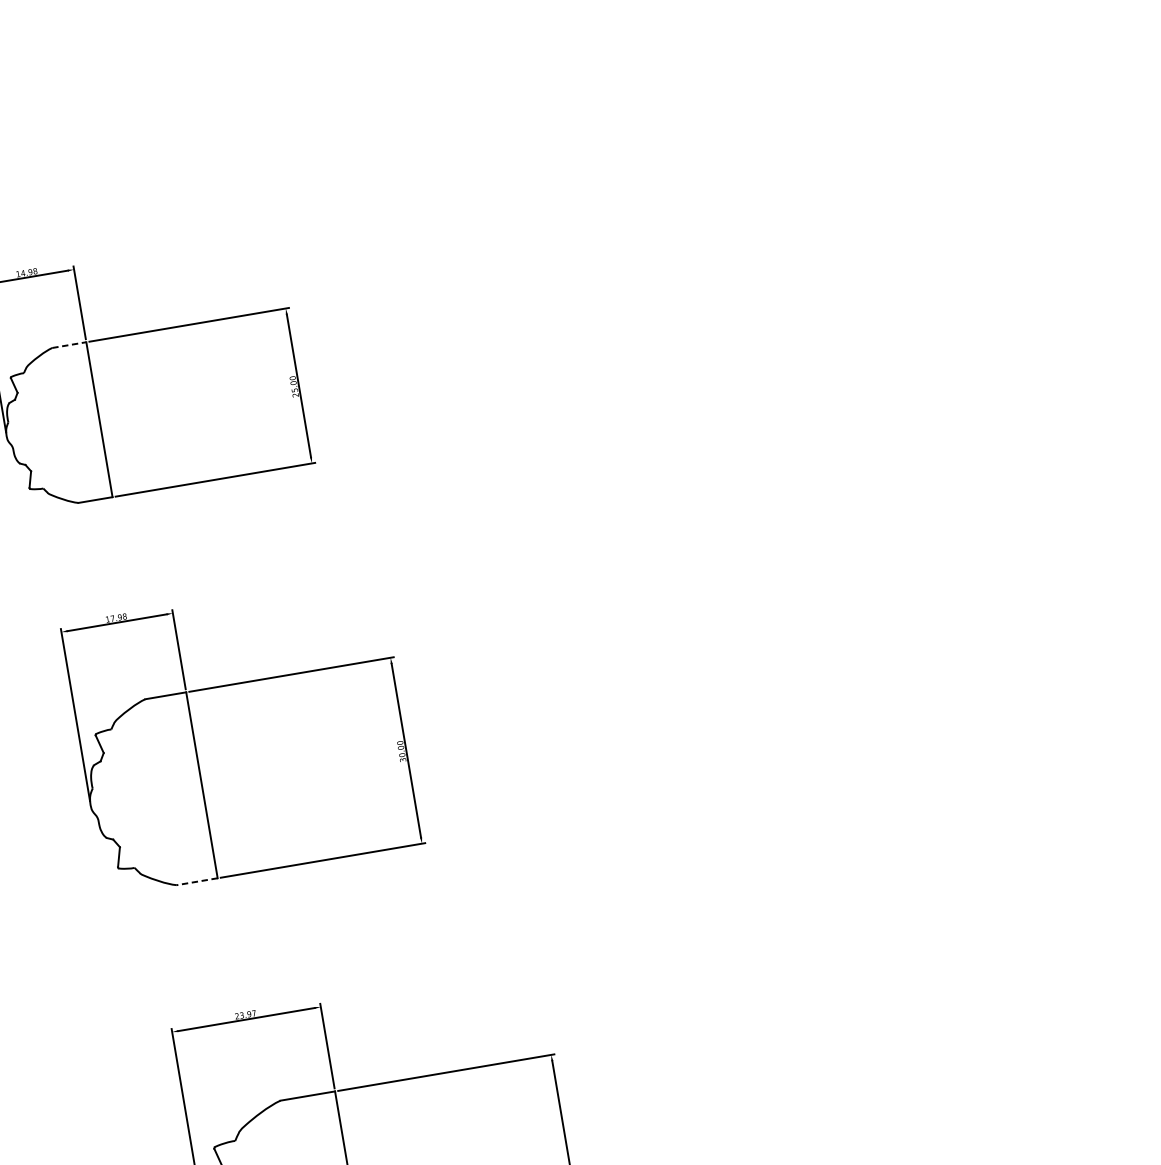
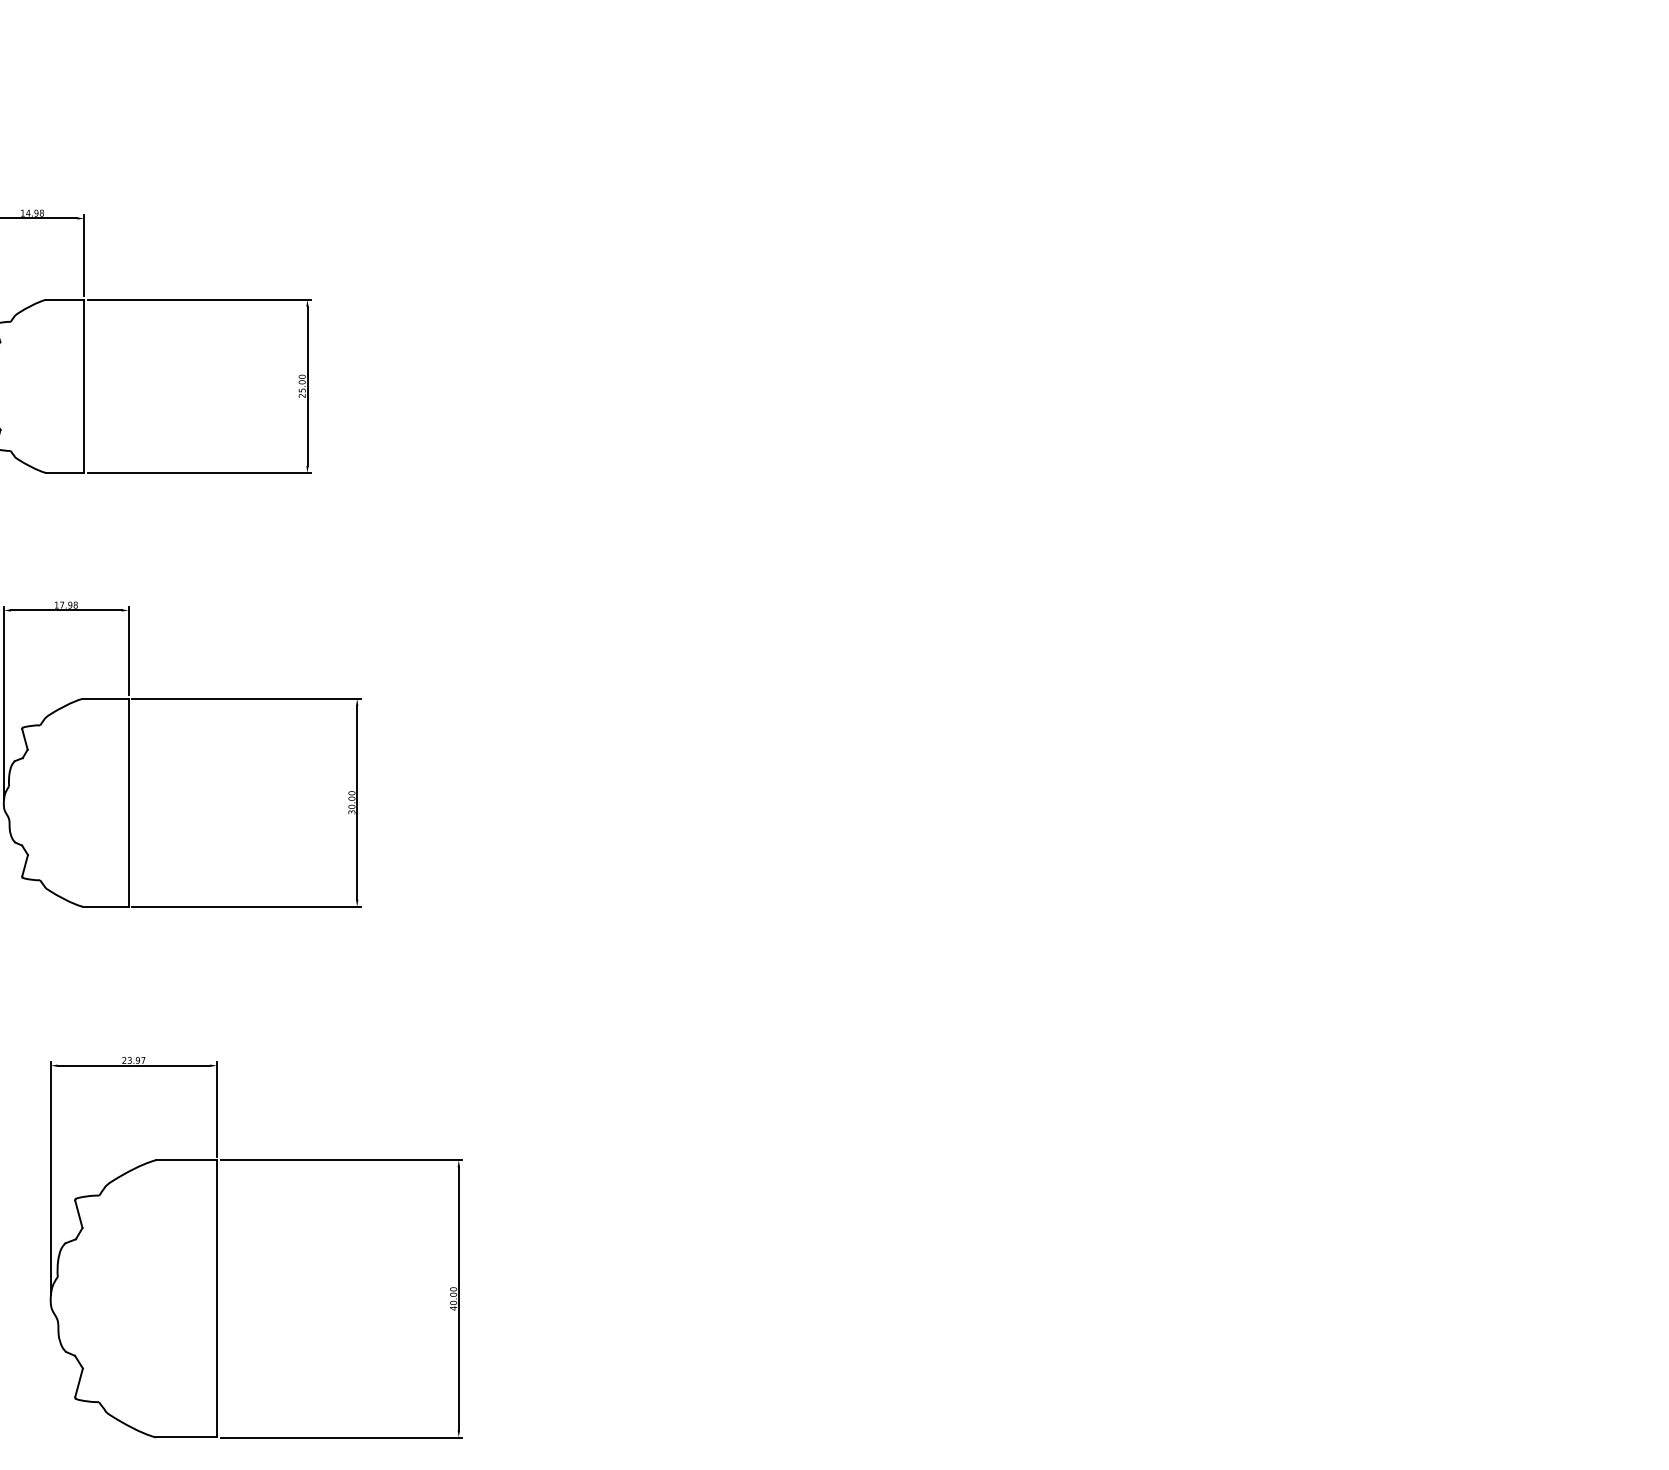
line: (69, 344) -> (65, 299), dashed -> solid
line: (197, 881) -> (105, 906), dashed -> solid

